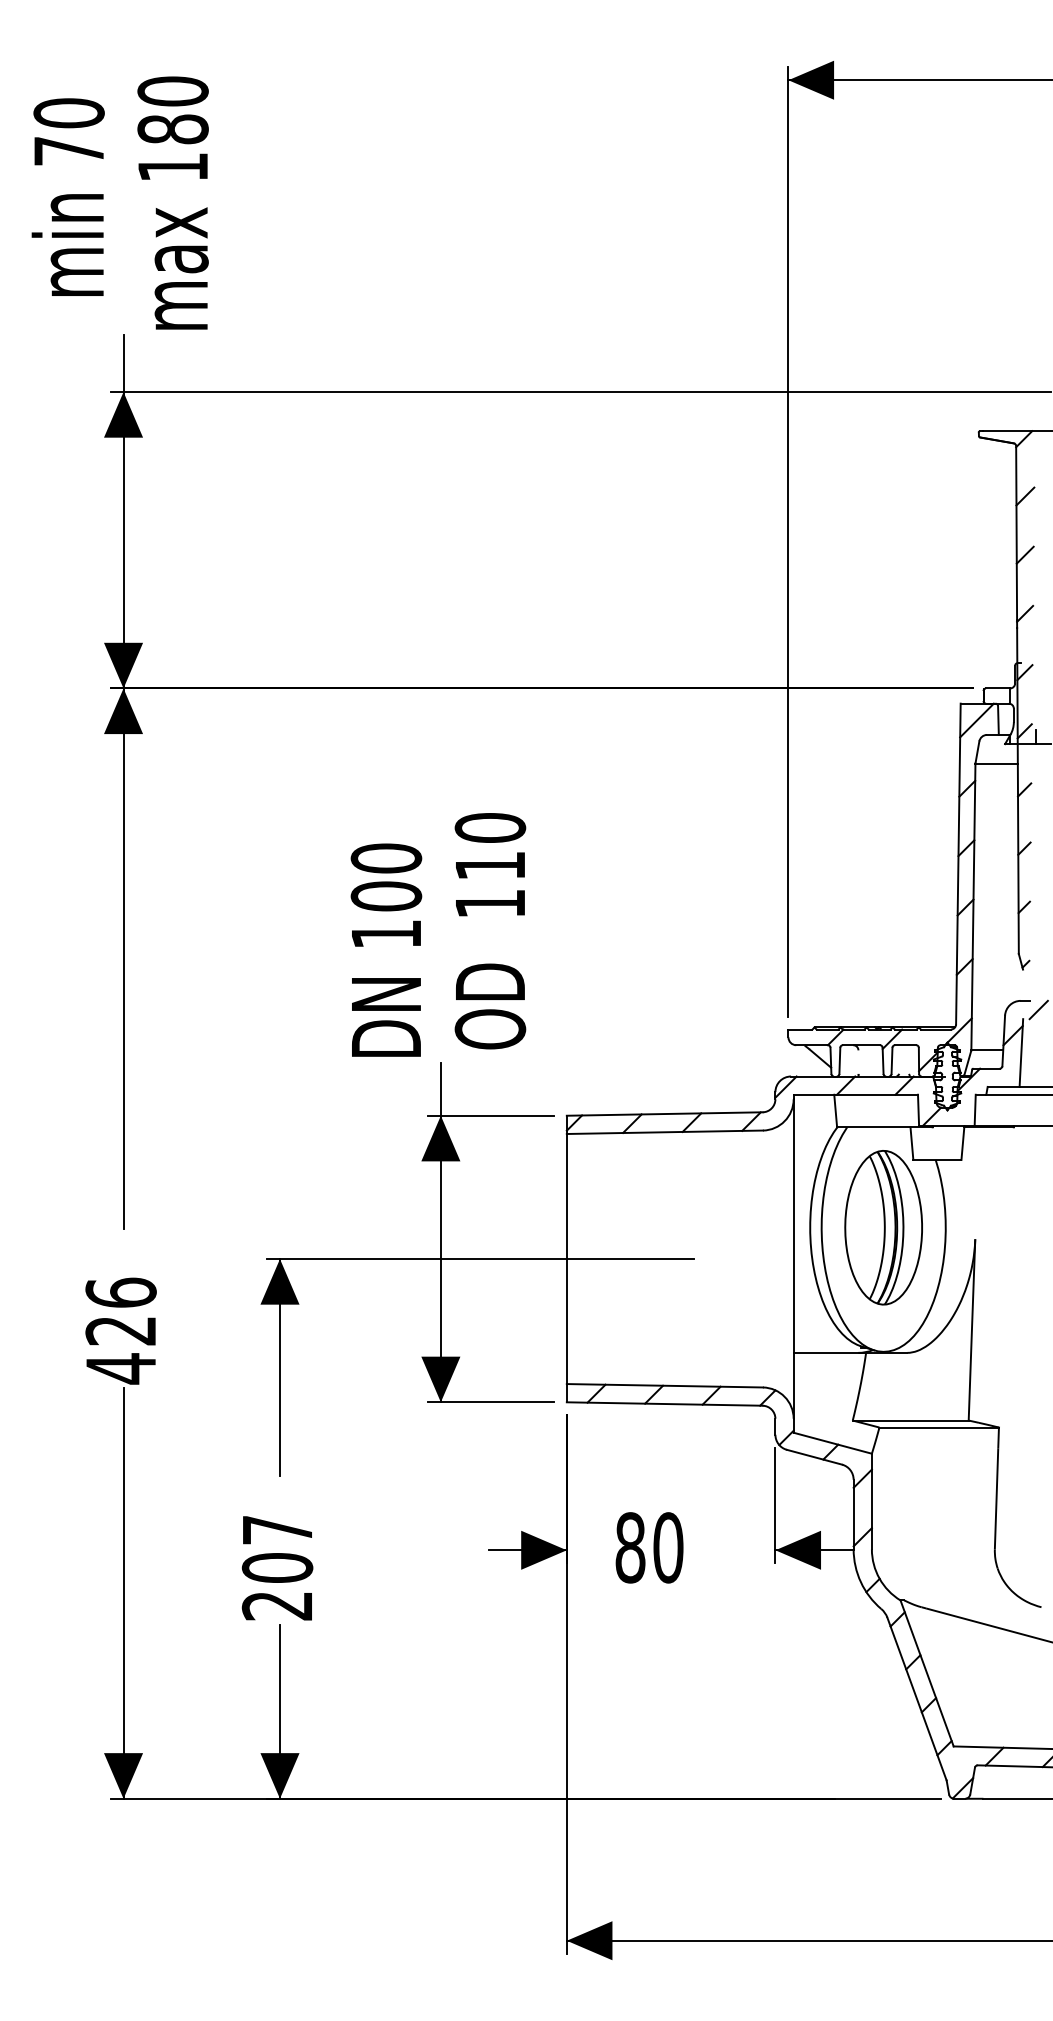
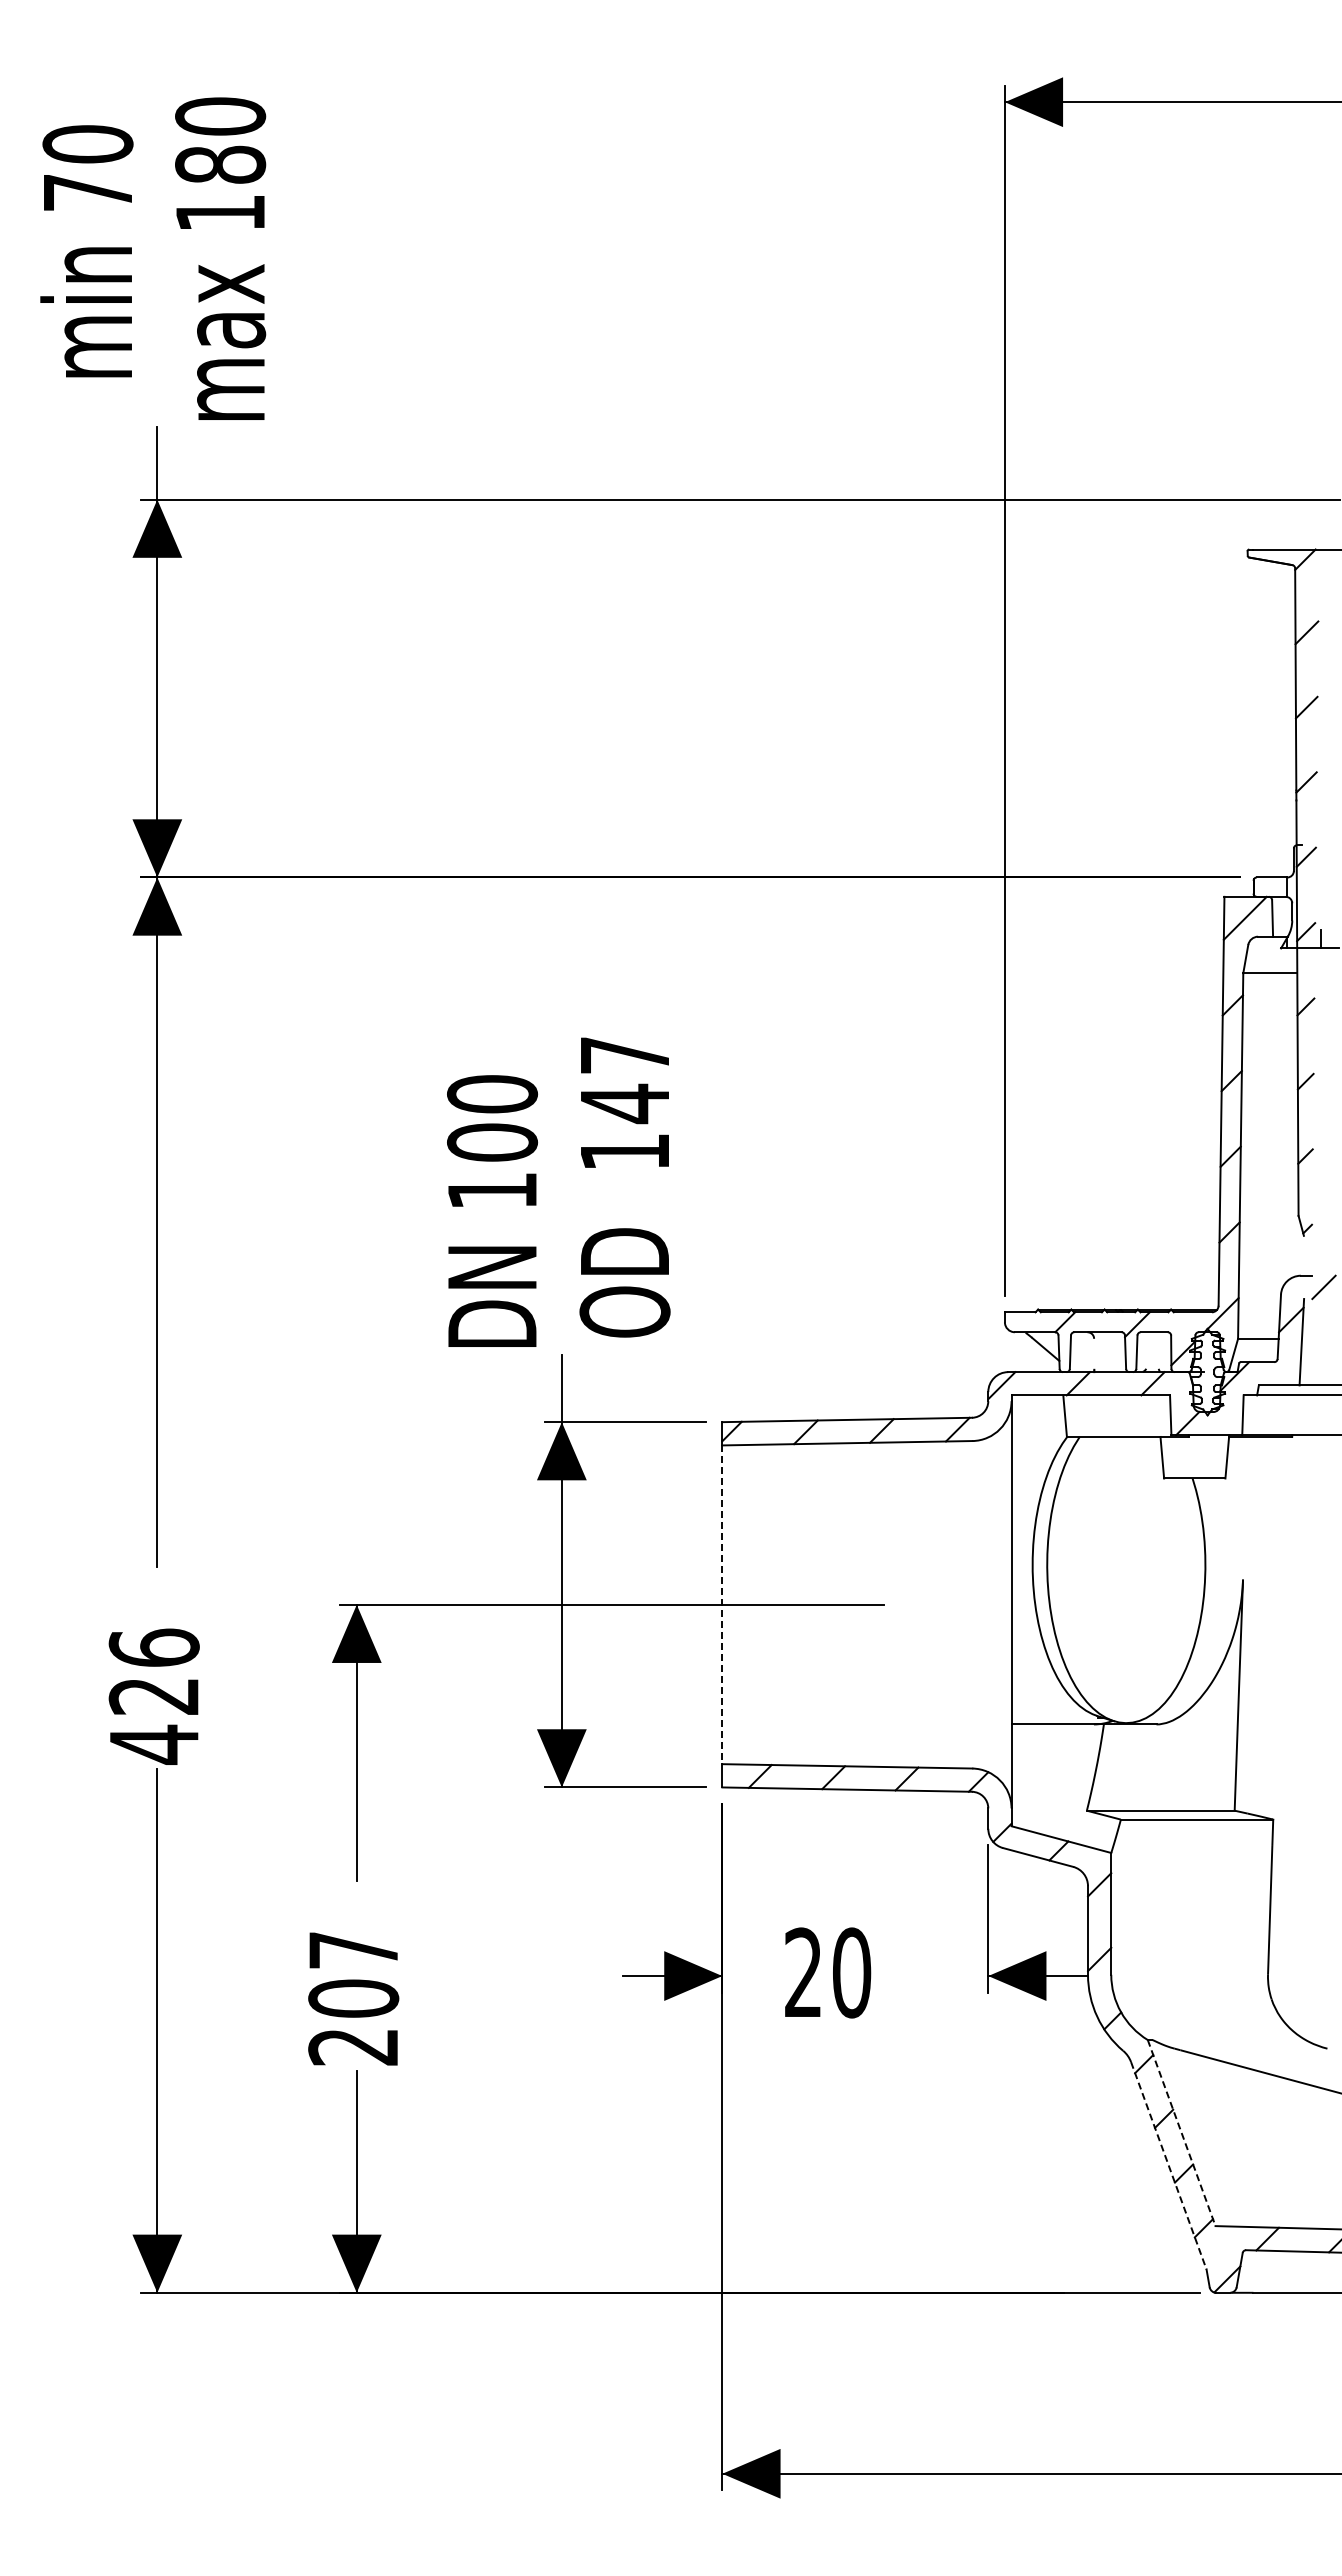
text: (490, 847) -> (624, 1080), 110 -> 147
part: (883, 1227) -> (1126, 1564), removed
line: (566, 1259) -> (722, 1605), solid -> dashed
text: (630, 1547) -> (803, 1972), 80 -> 20
line: (926, 1673) -> (1181, 2133), solid -> dashed
line: (916, 1699) -> (1168, 2166), solid -> dashed

